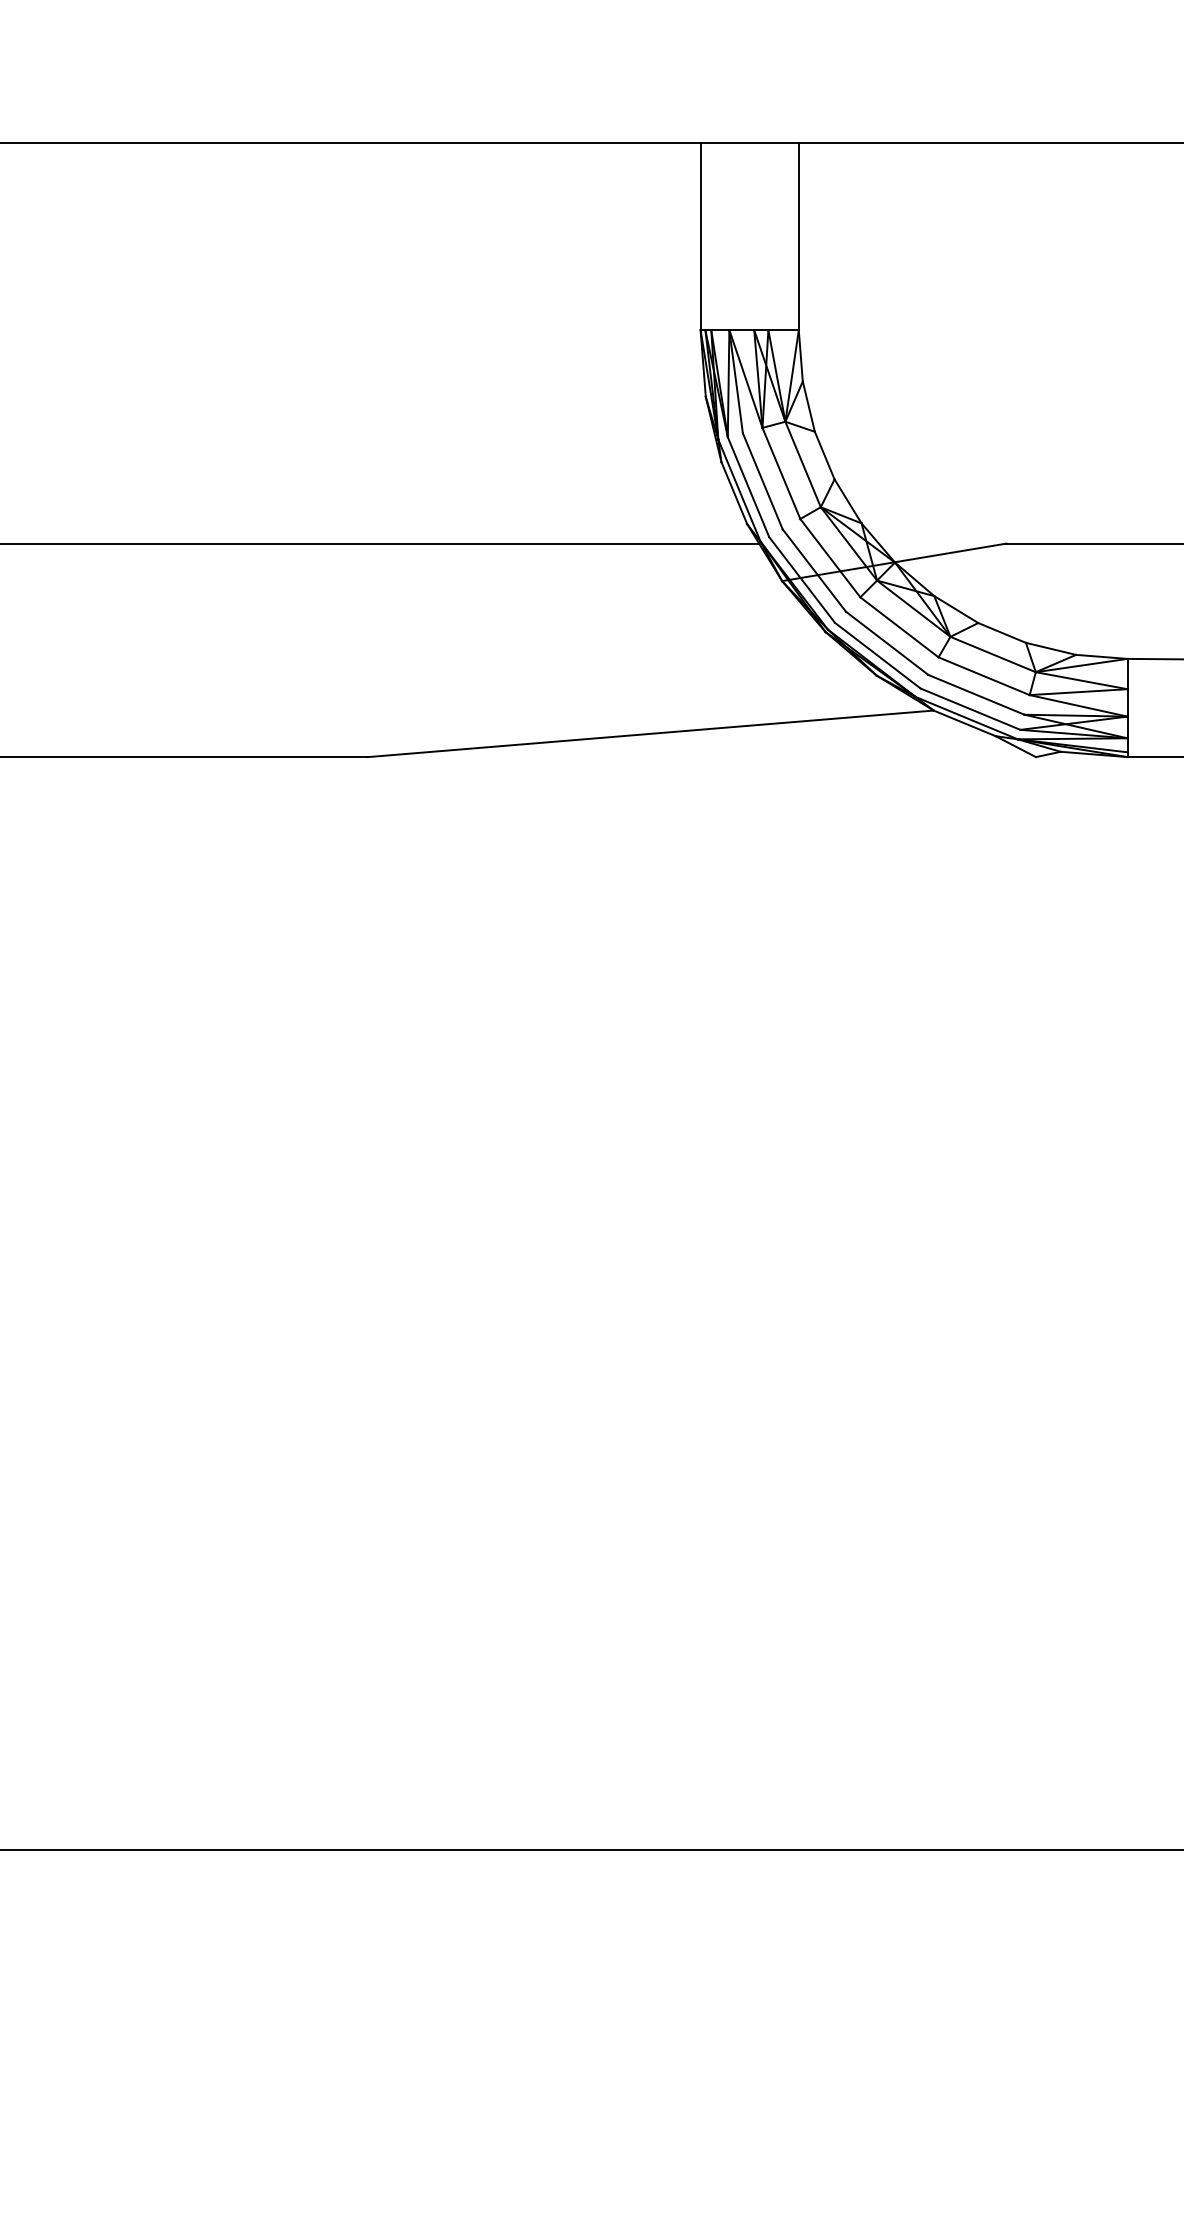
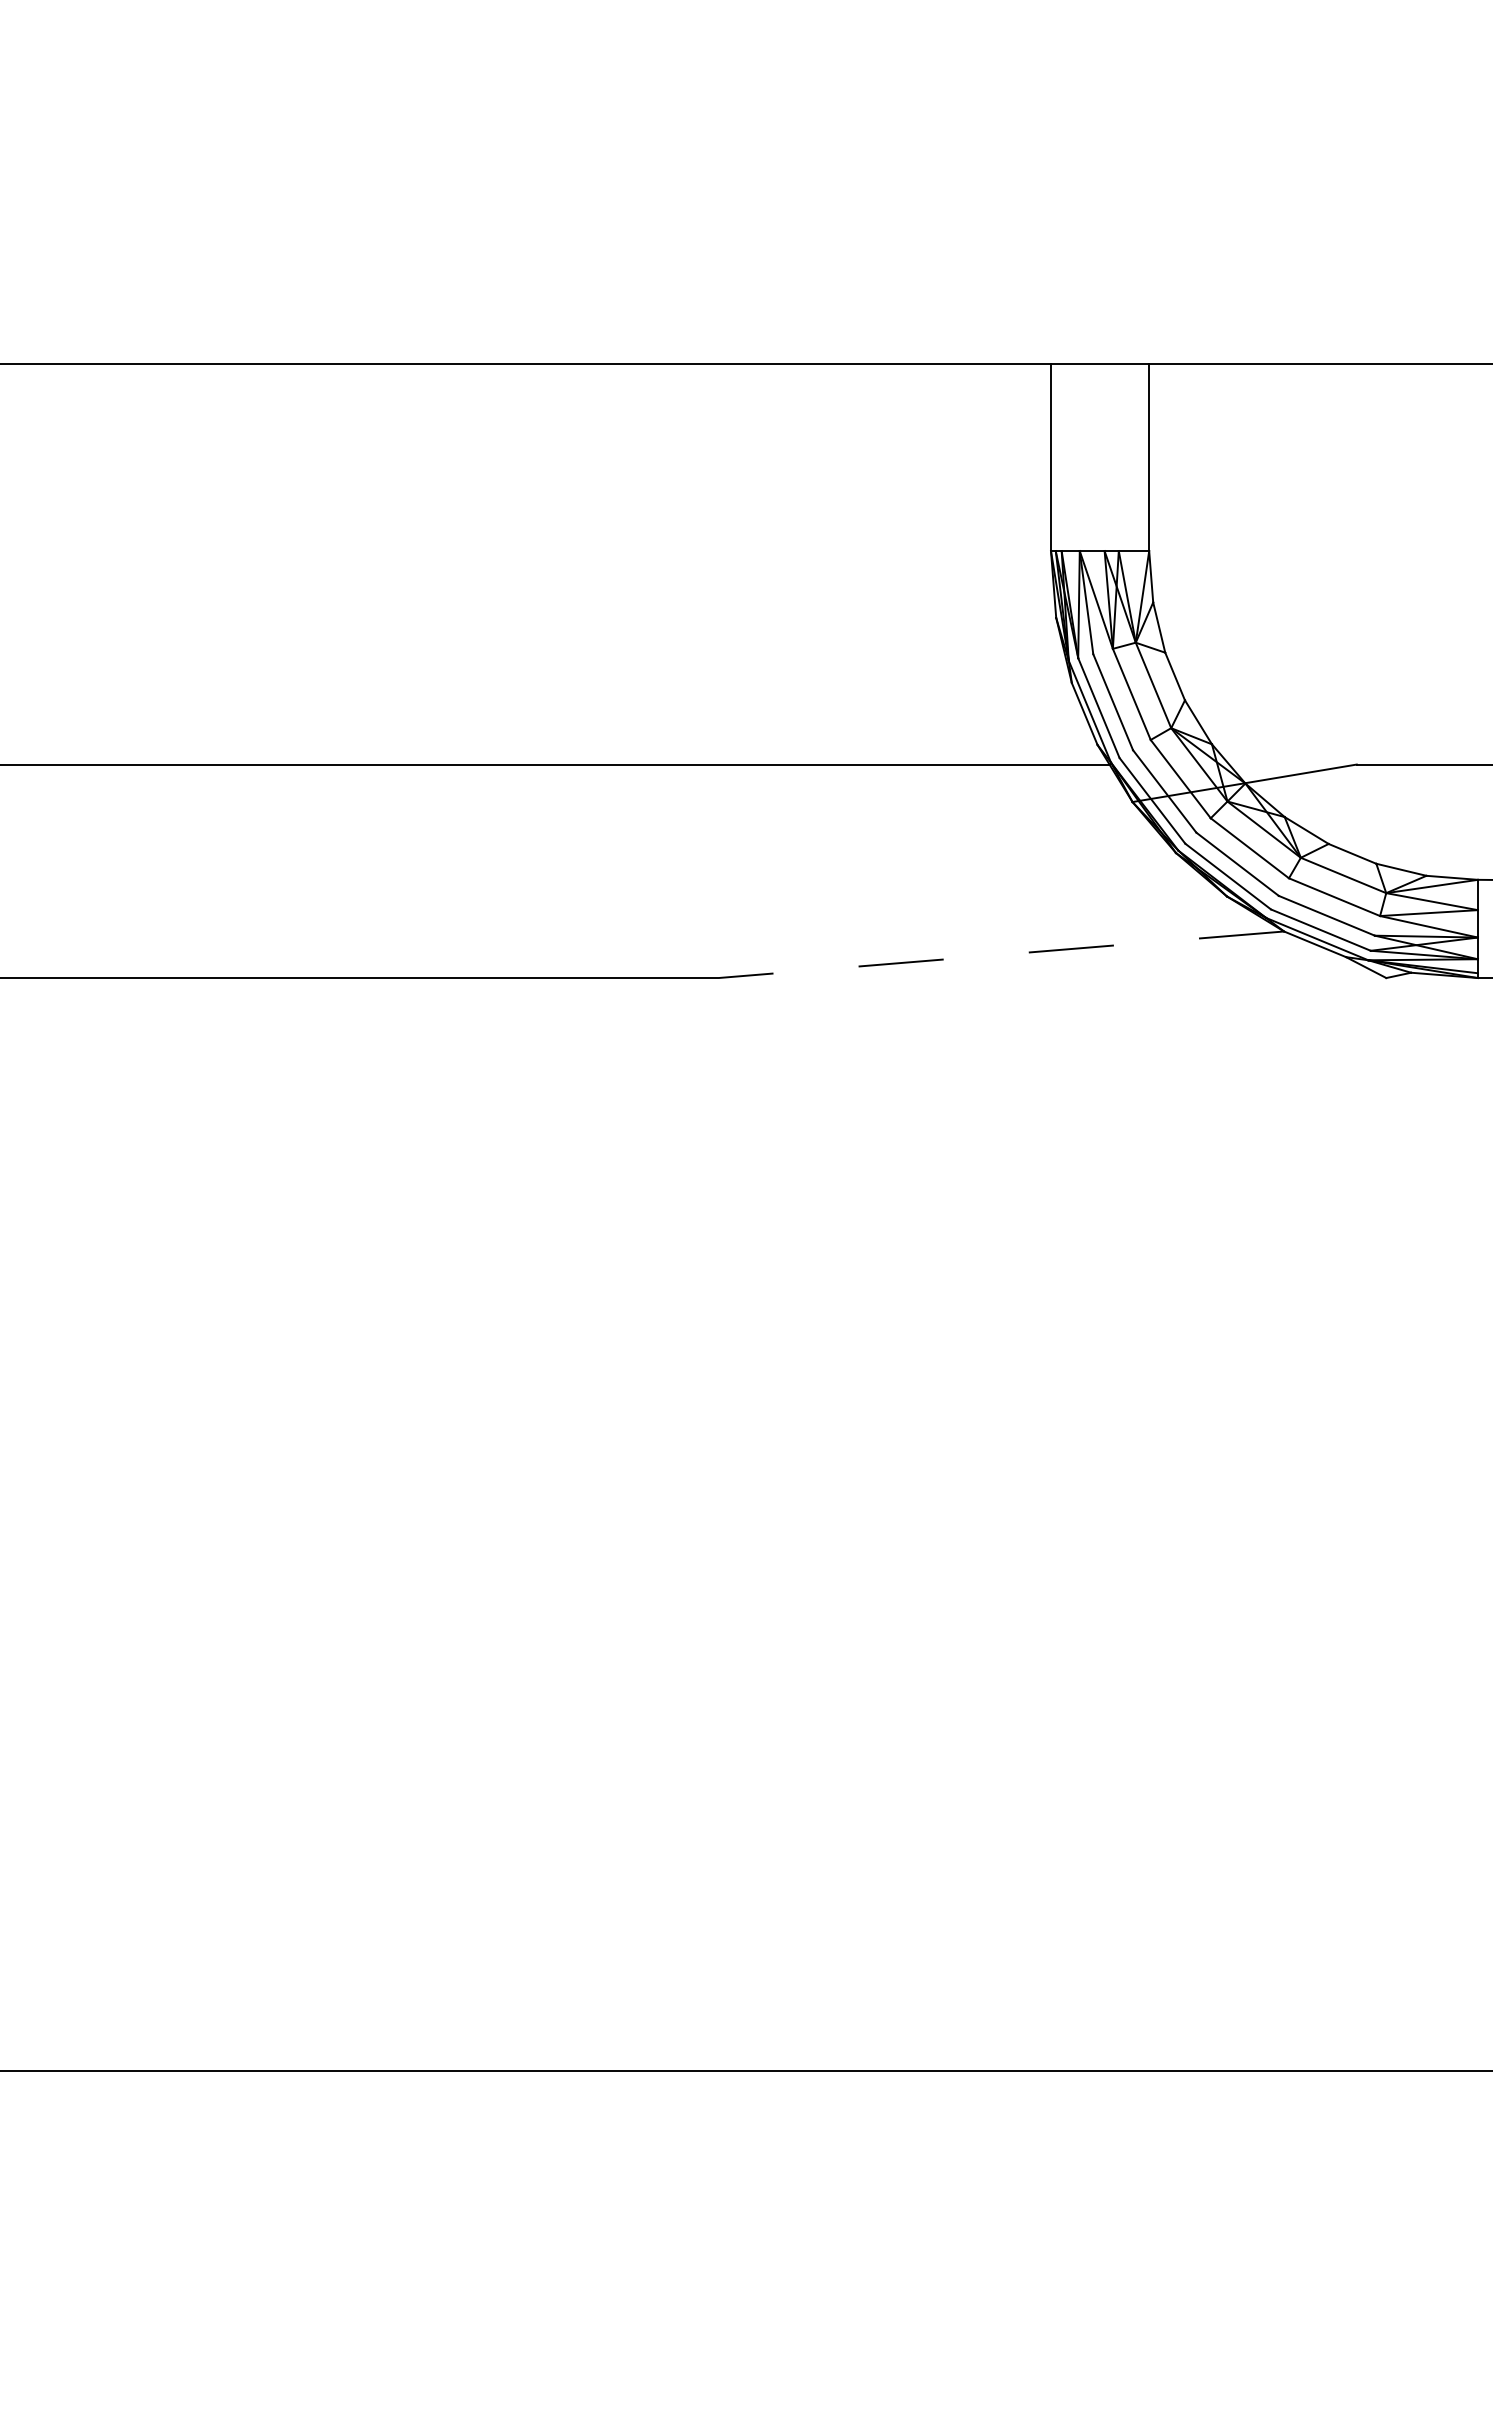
line: (651, 733) -> (1001, 954), solid -> dashed

